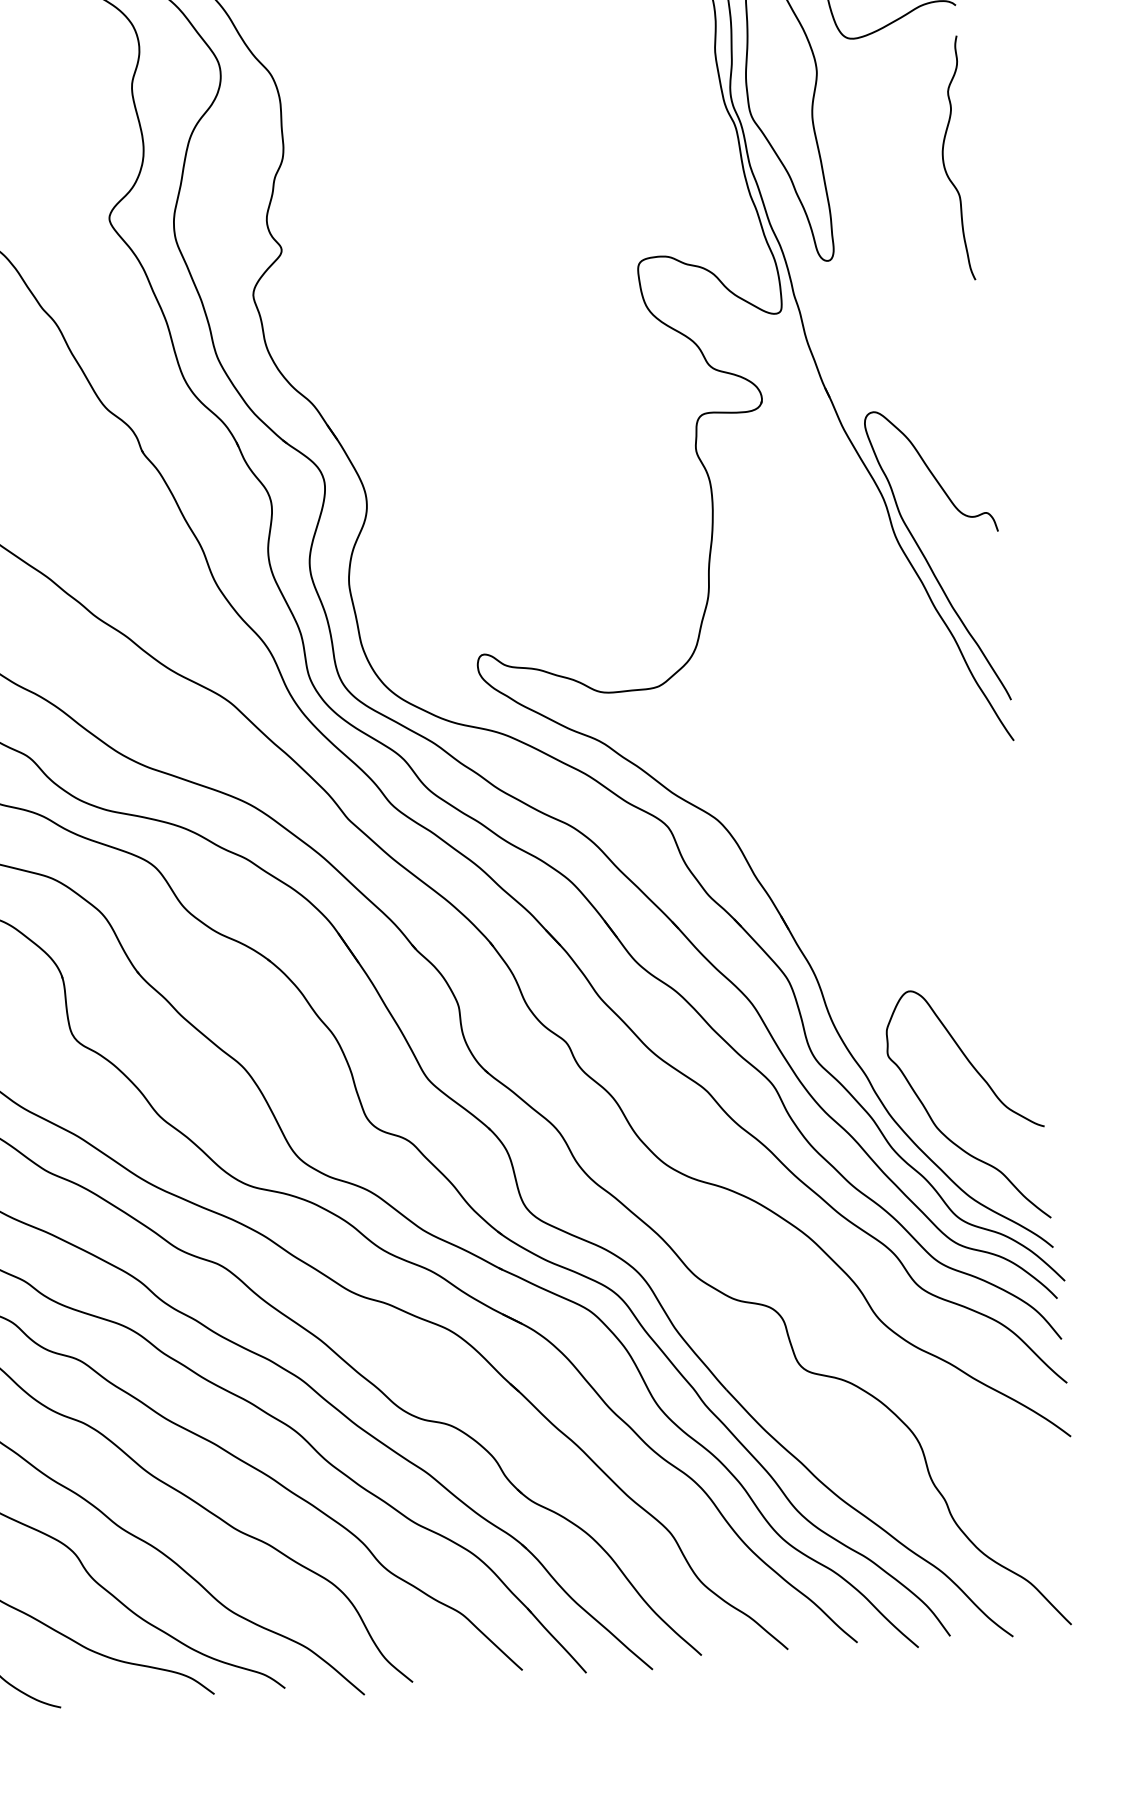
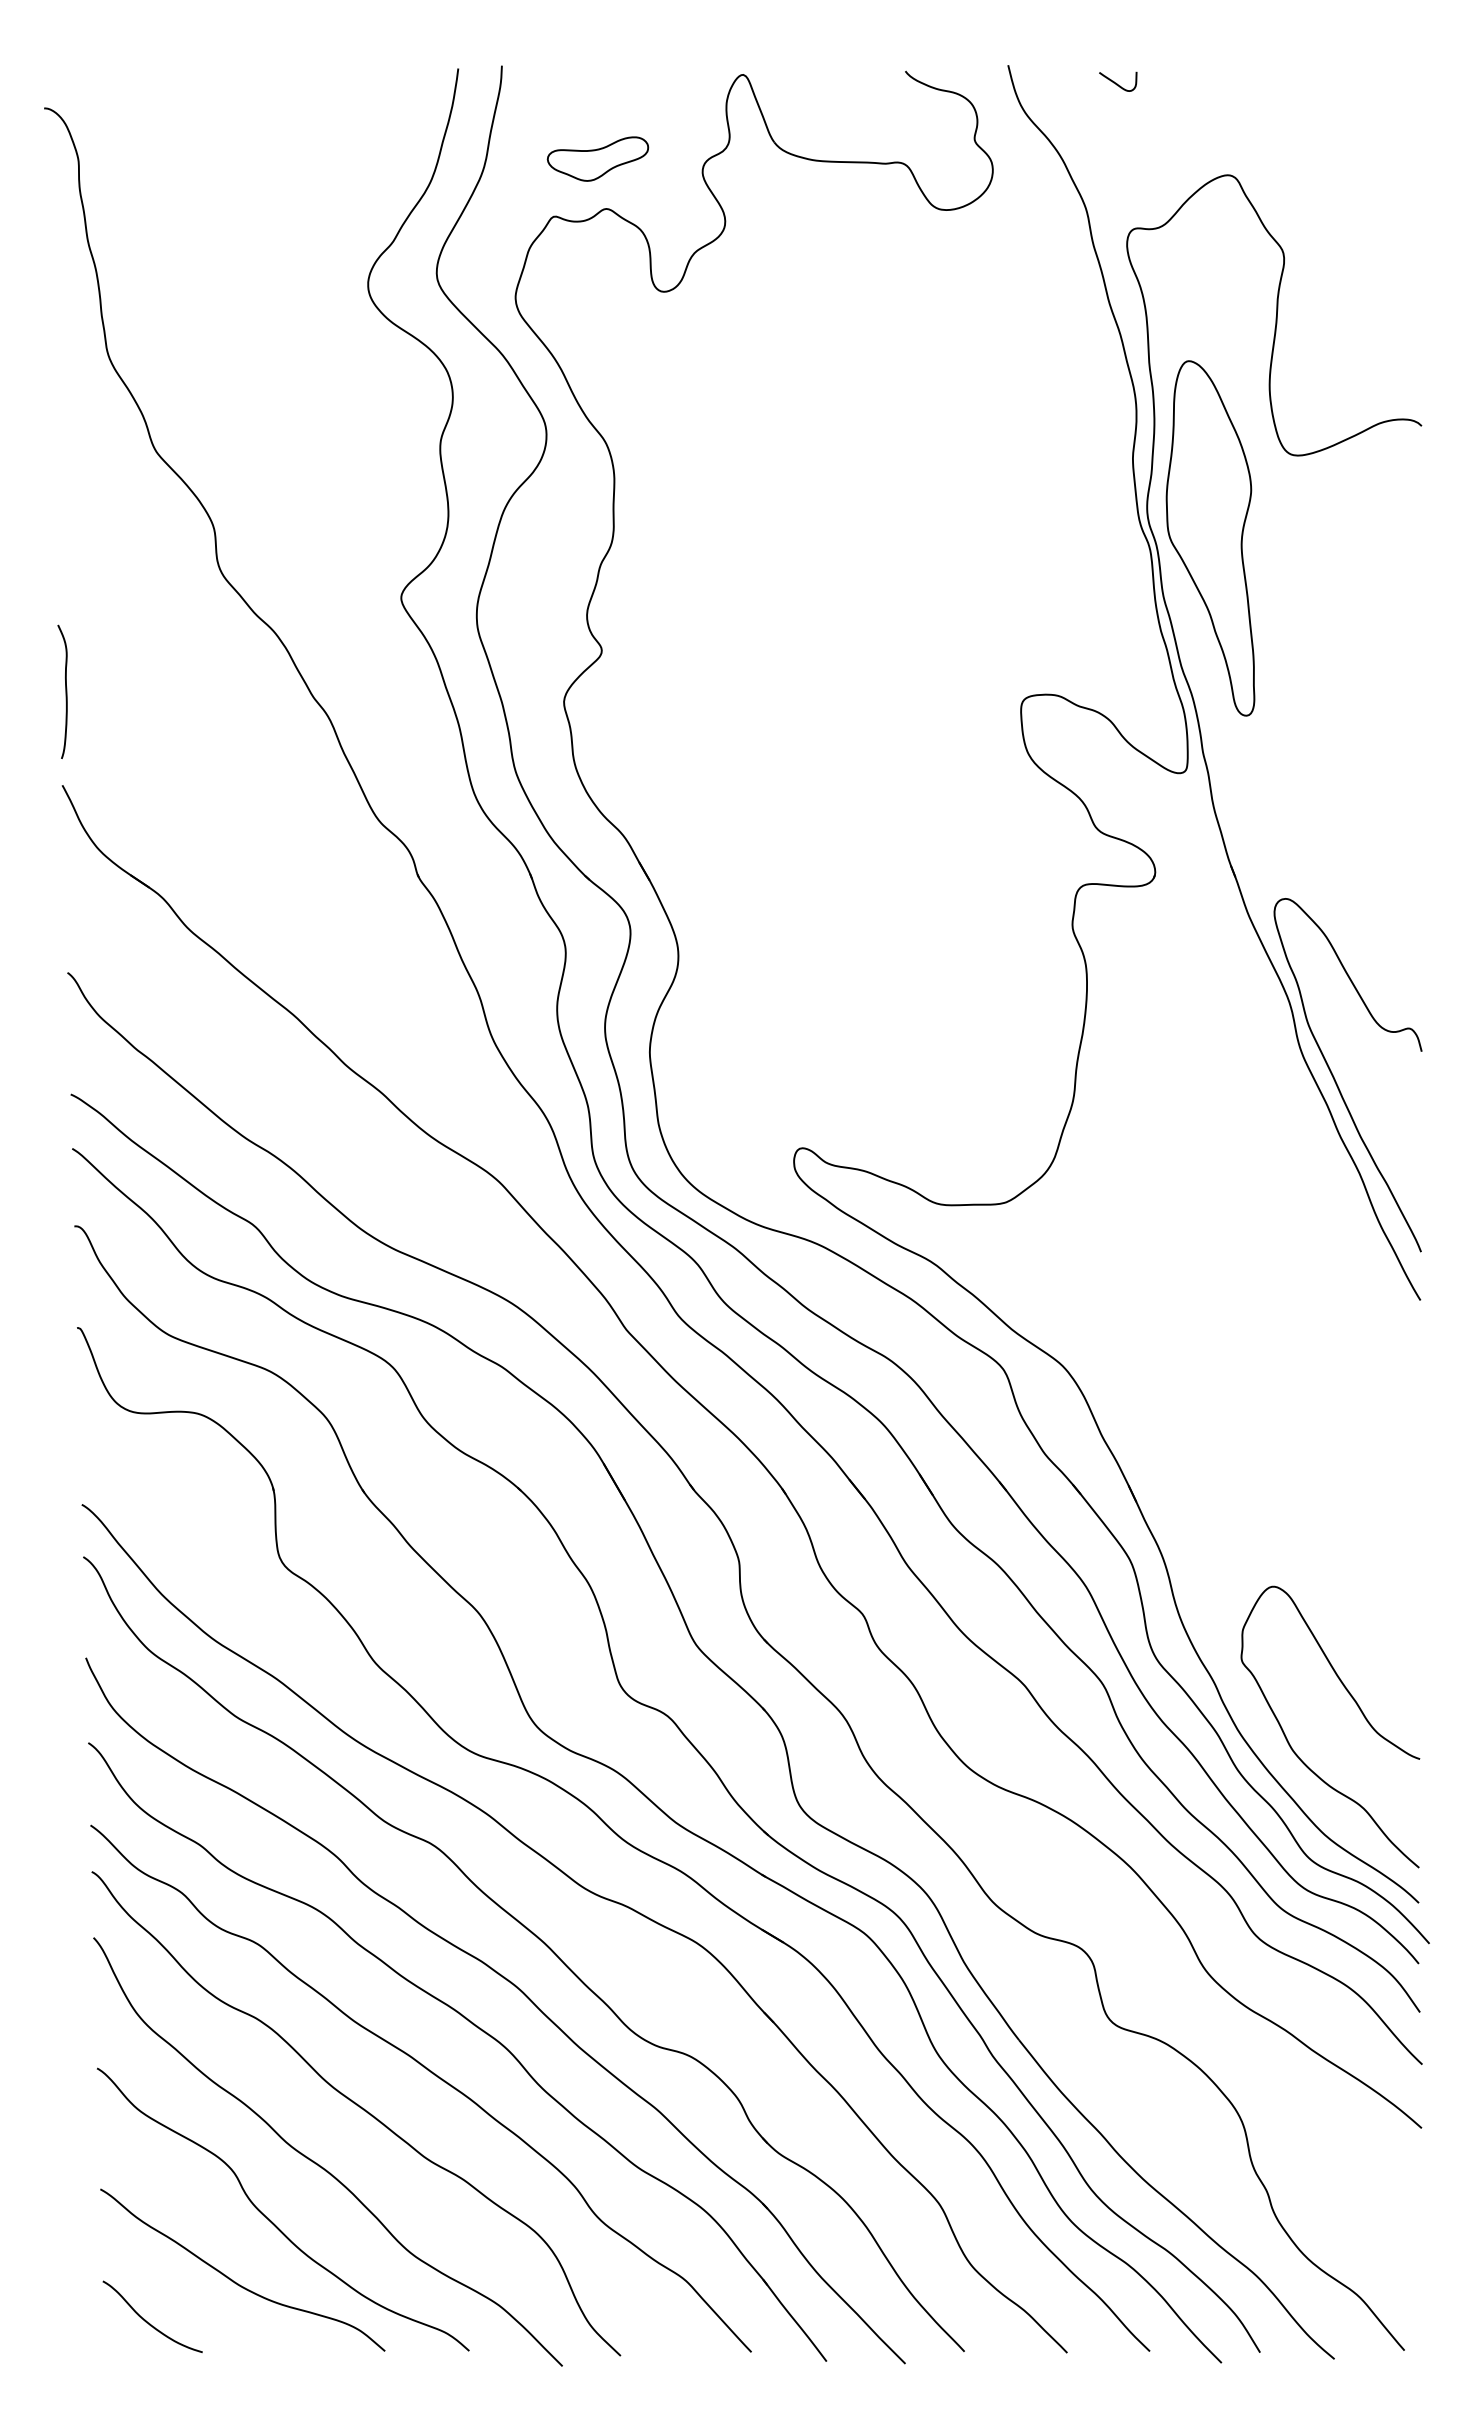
curve: (944, 161) -> (1393, 609), removed

